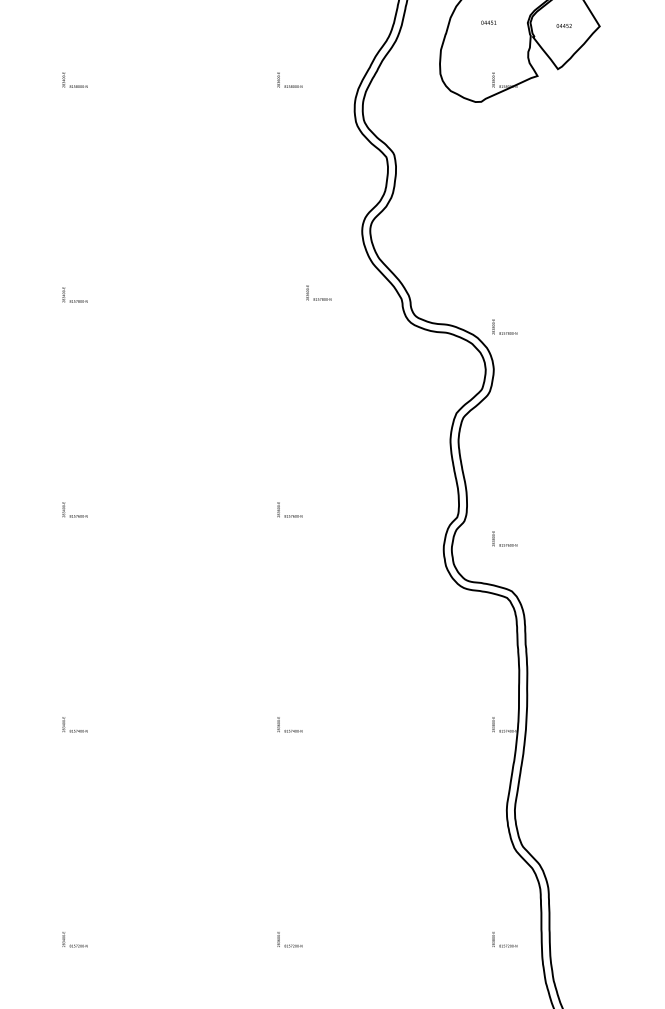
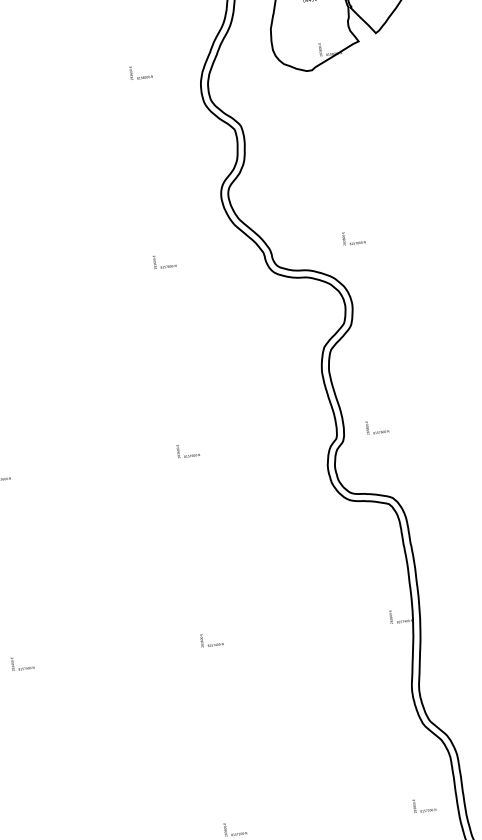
text: (318, 292) -> (164, 260), moved
text: (504, 326) -> (353, 237), moved
text: (504, 538) -> (377, 426), moved

